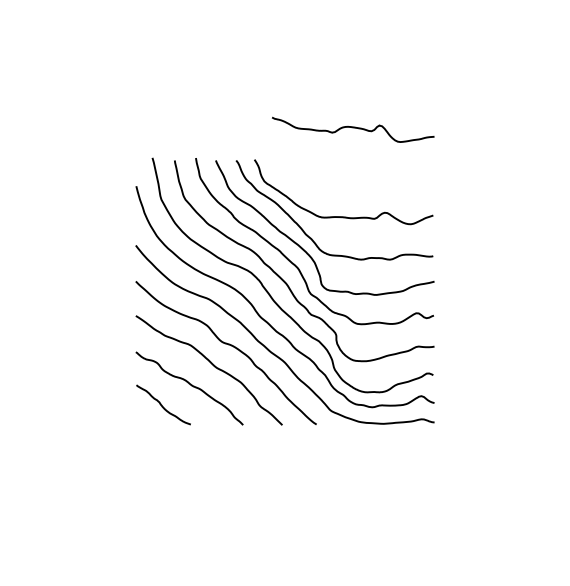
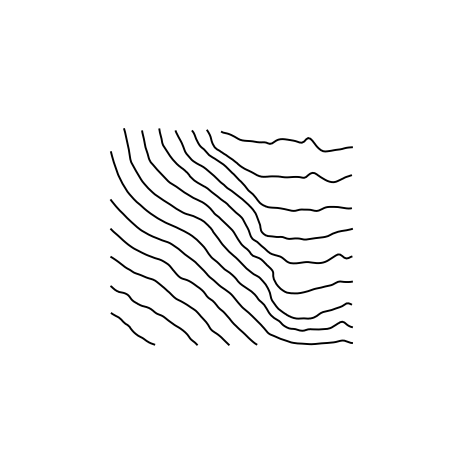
curve: (352, 128) -> (286, 140), moved

